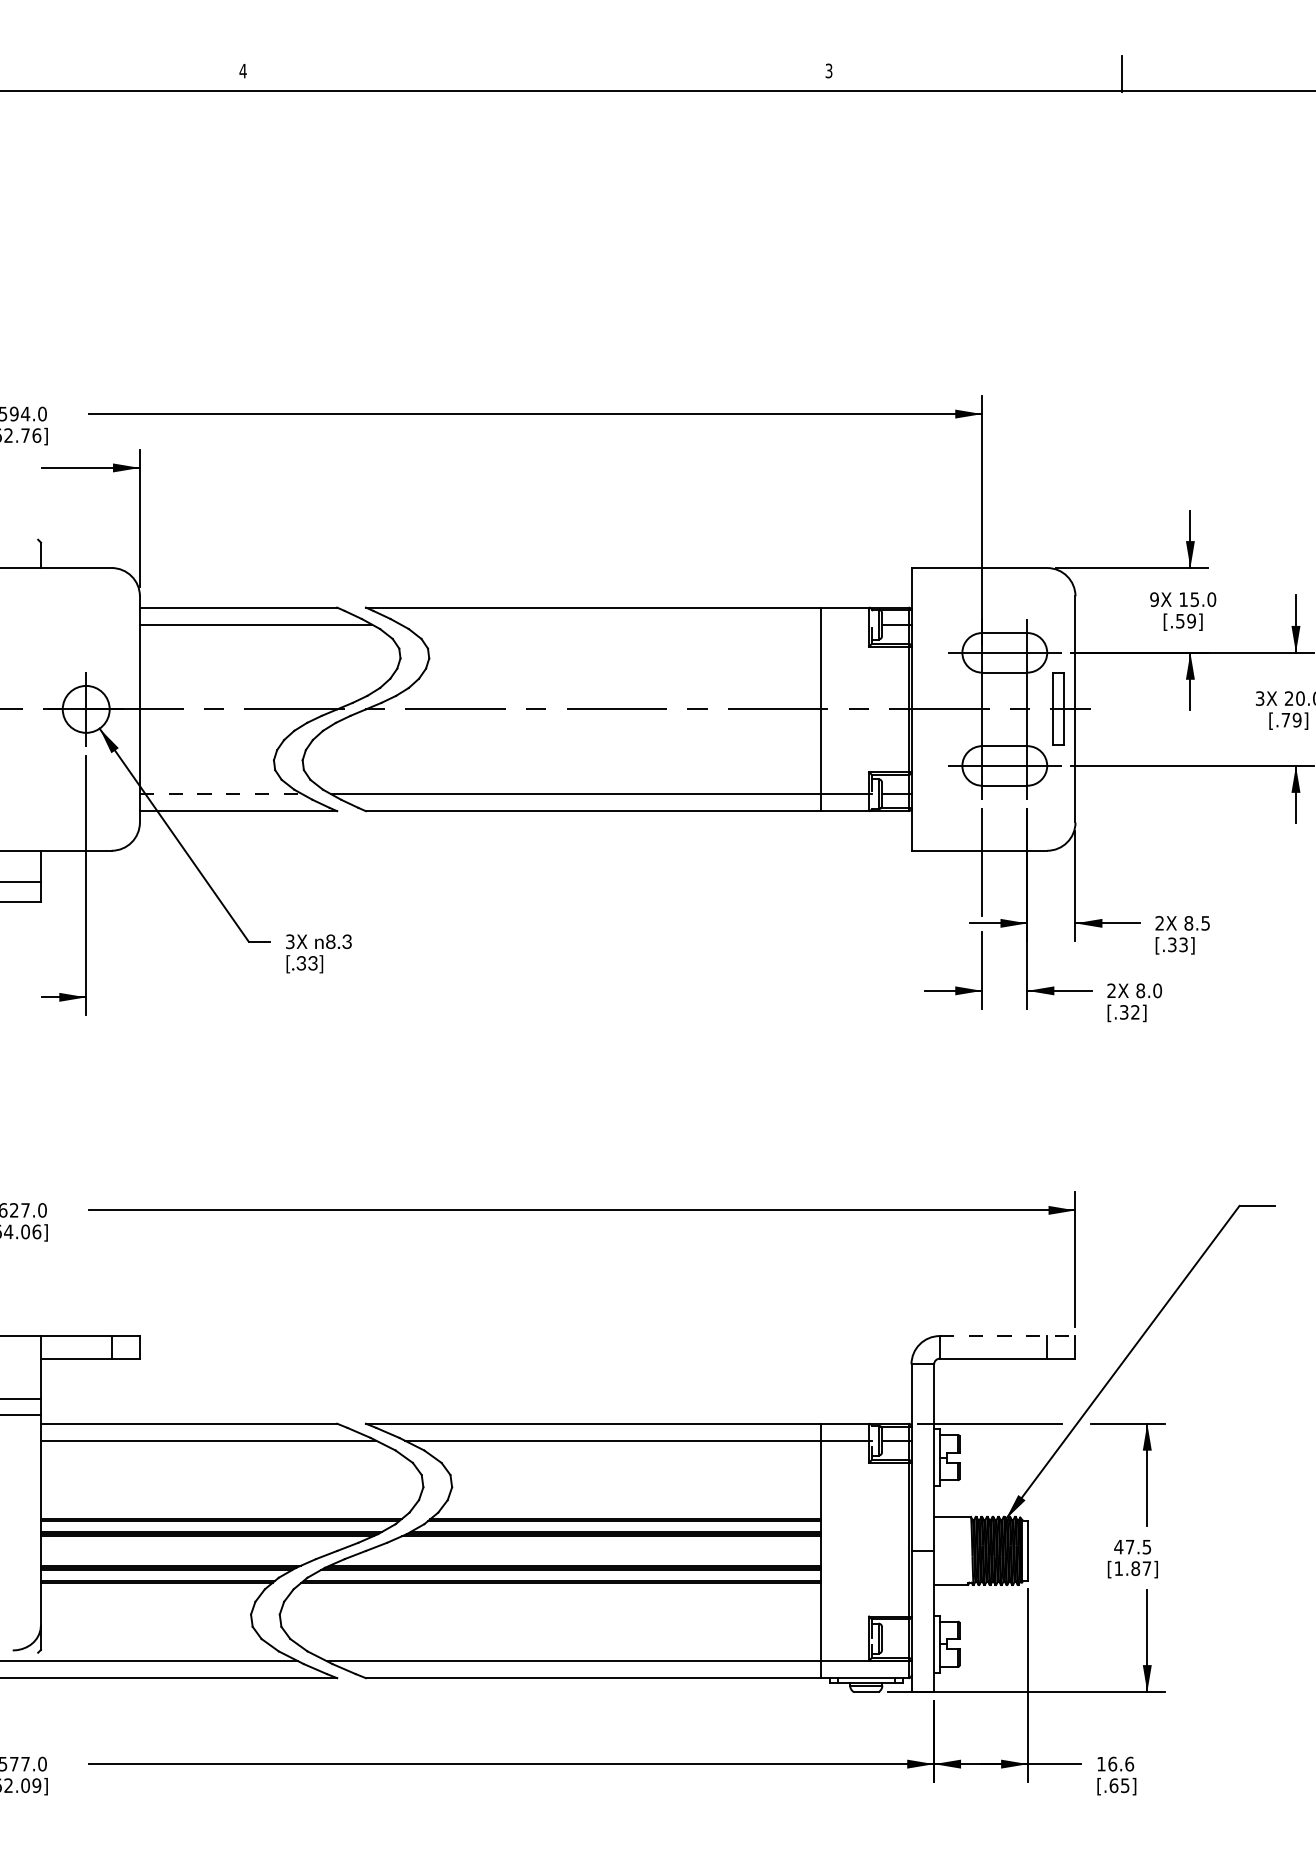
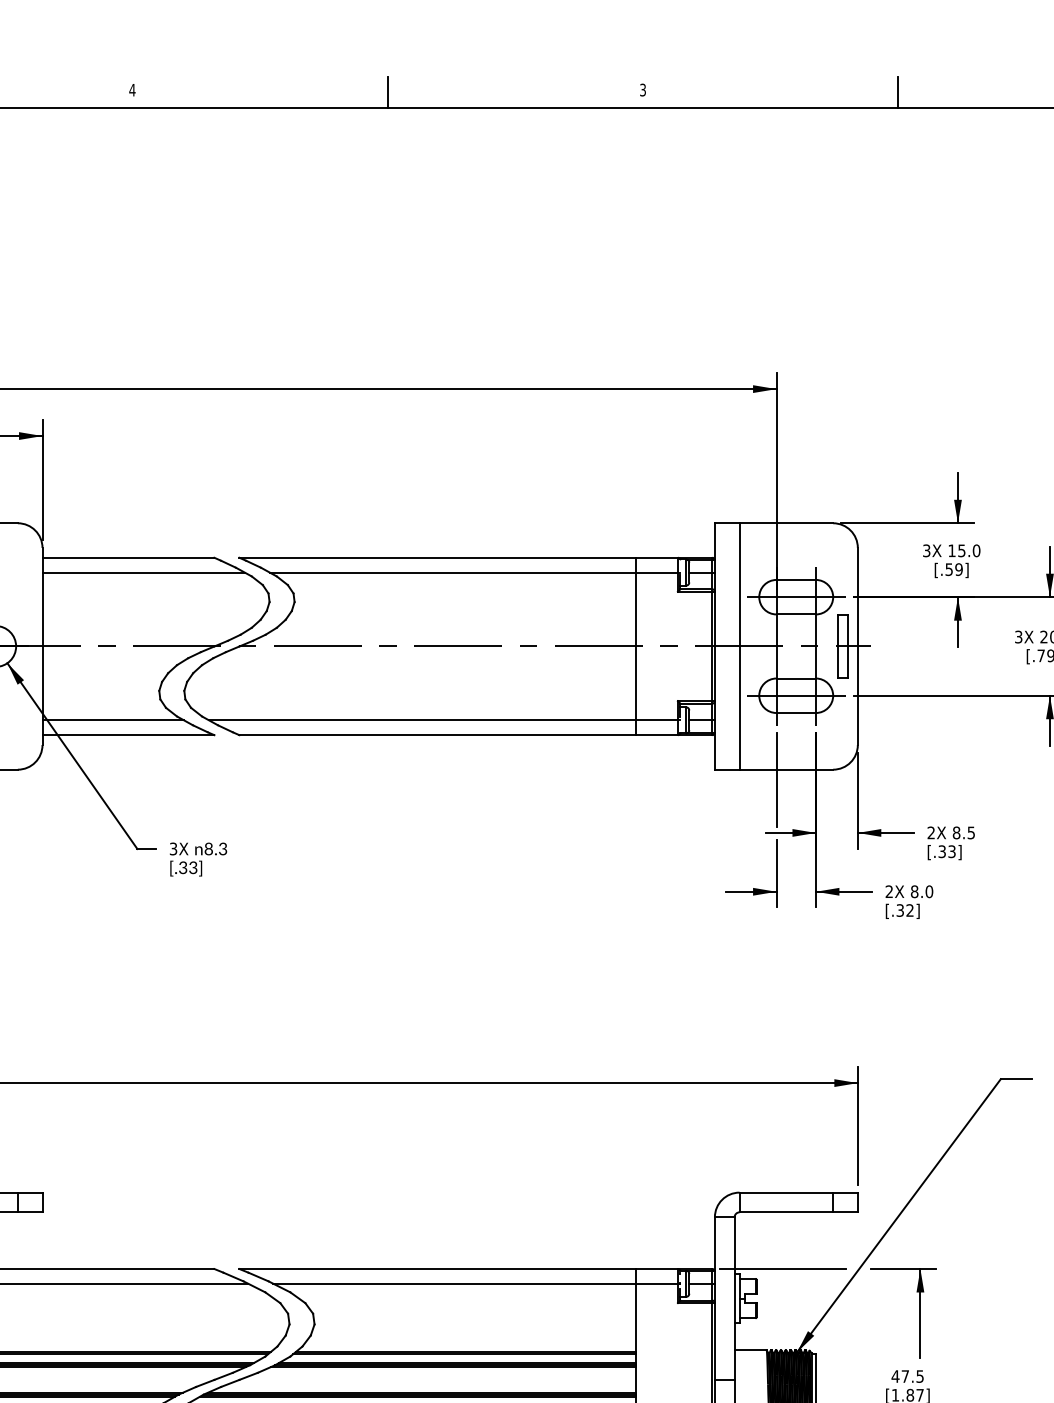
line: (536, 73) -> (388, 92), added
text: (1154, 599) -> (926, 550), 9X -> 3X
line: (635, 624) -> (474, 572), added
line: (939, 709) -> (739, 646), added
line: (221, 794) -> (113, 720), dashed -> solid
line: (1007, 1336) -> (798, 1192), dashed -> solid

